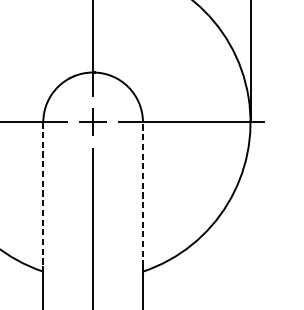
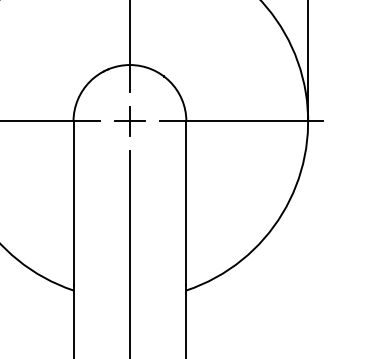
line: (43, 194) -> (73, 203), dashed -> solid
line: (143, 194) -> (186, 203), dashed -> solid

